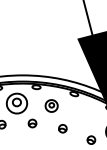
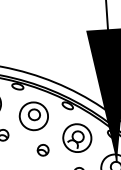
part: (51, 105) -> (33, 115), size x1.67
part: (85, 115) -> (77, 137), added

